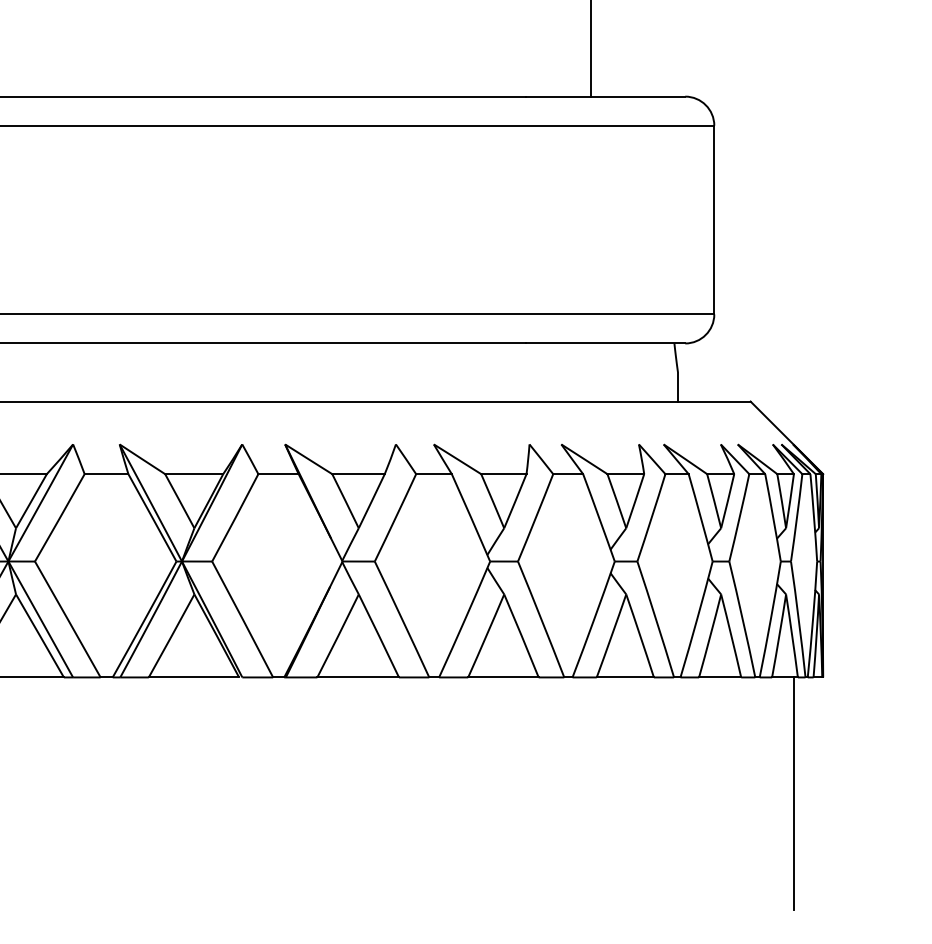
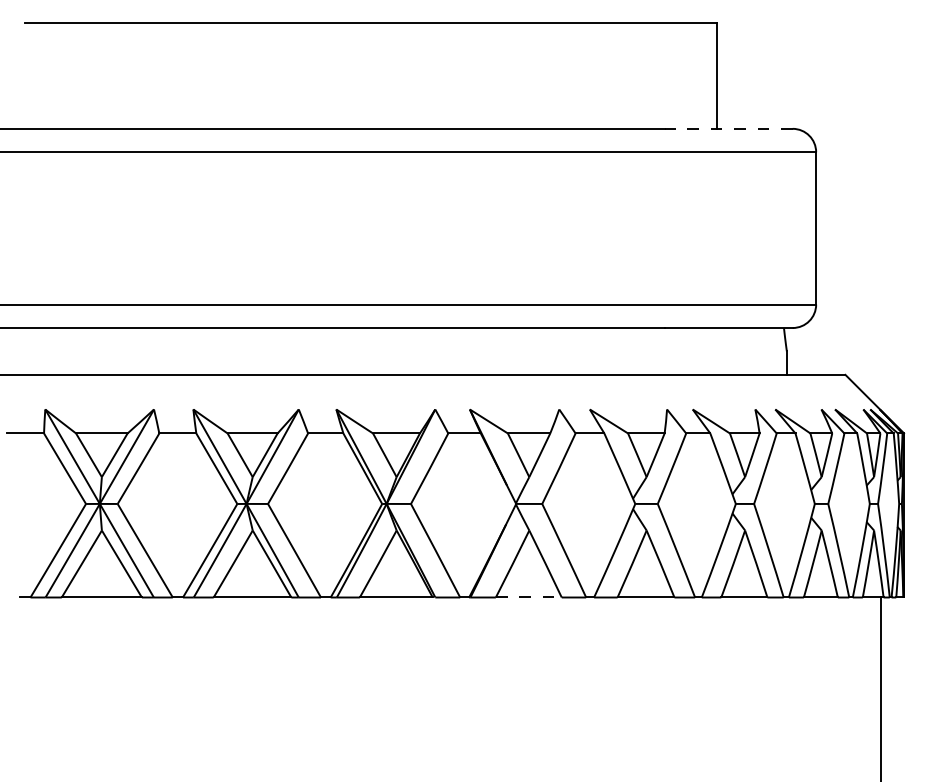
line: (605, 96) -> (728, 128), solid -> dashed
line: (357, 677) -> (528, 597), solid -> dashed

